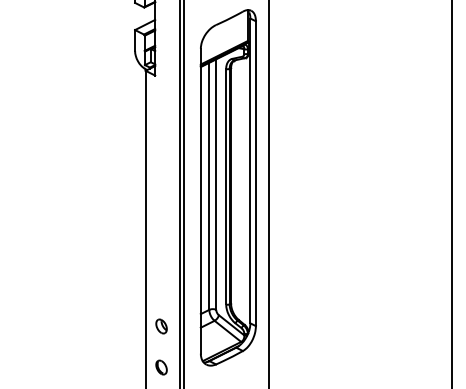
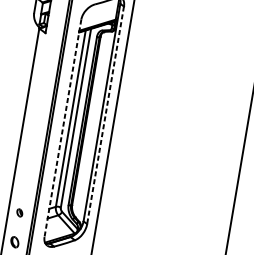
line: (255, 174) -> (105, 115), solid -> dashed
line: (200, 201) -> (62, 128), solid -> dashed
part: (161, 326) -> (19, 212), size x0.7

